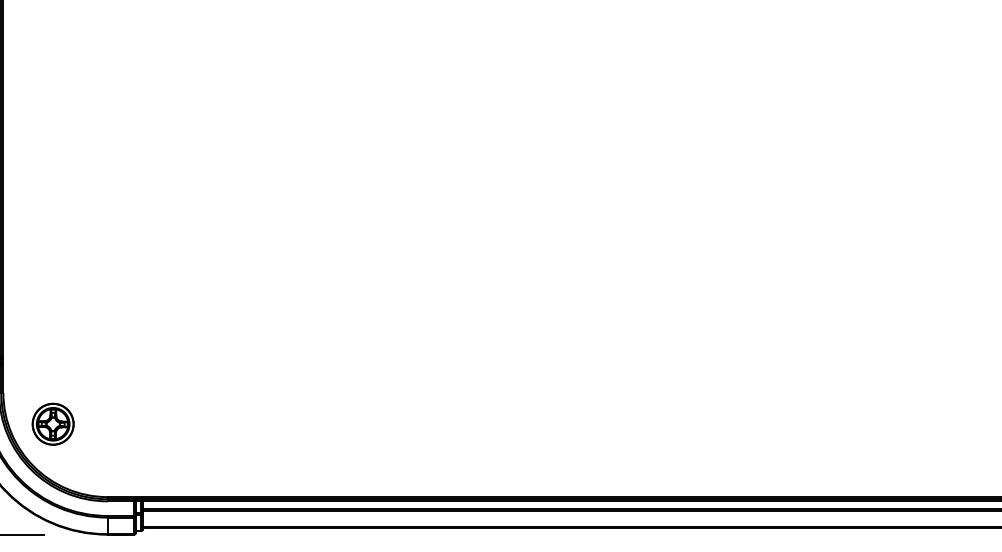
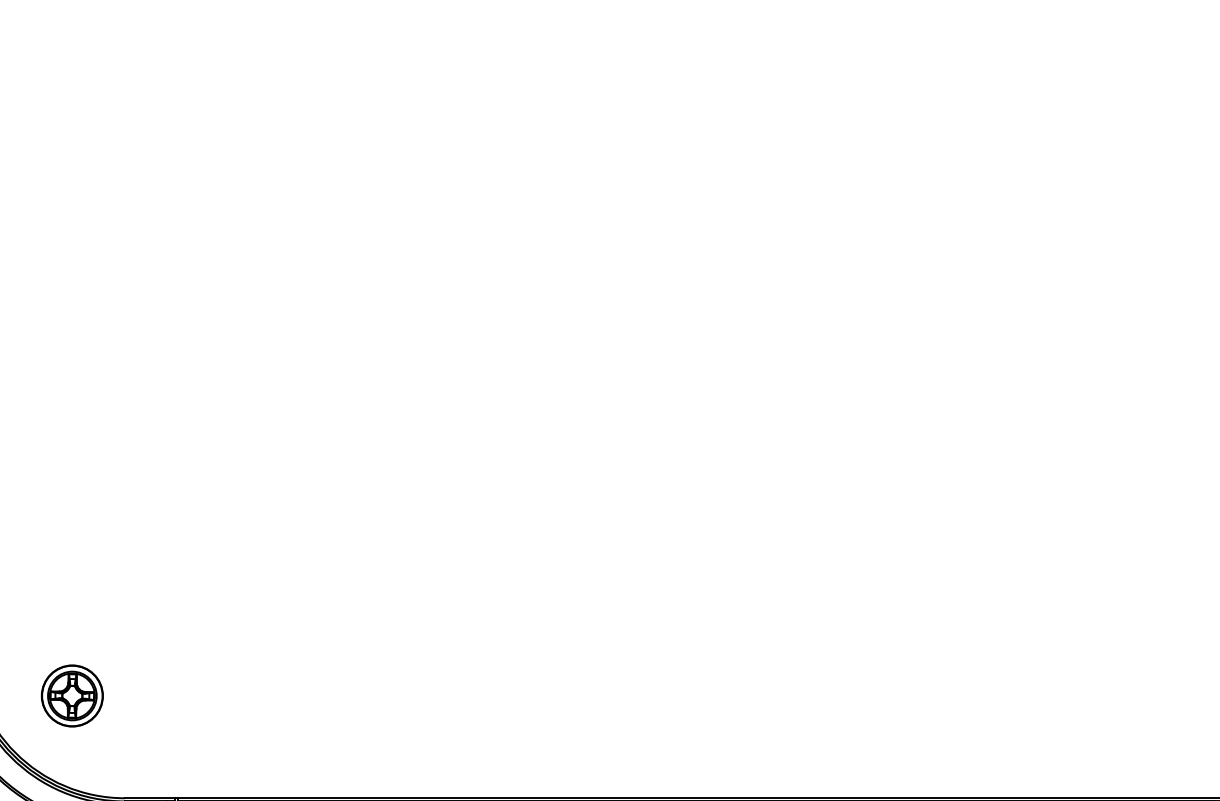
part: (52, 423) -> (71, 694), moved

